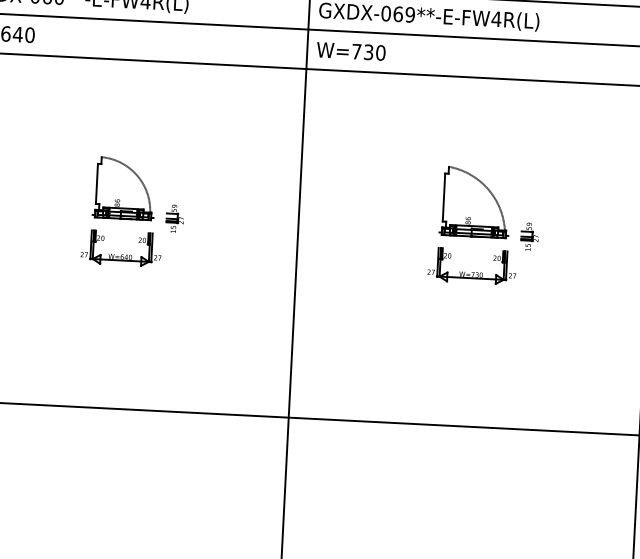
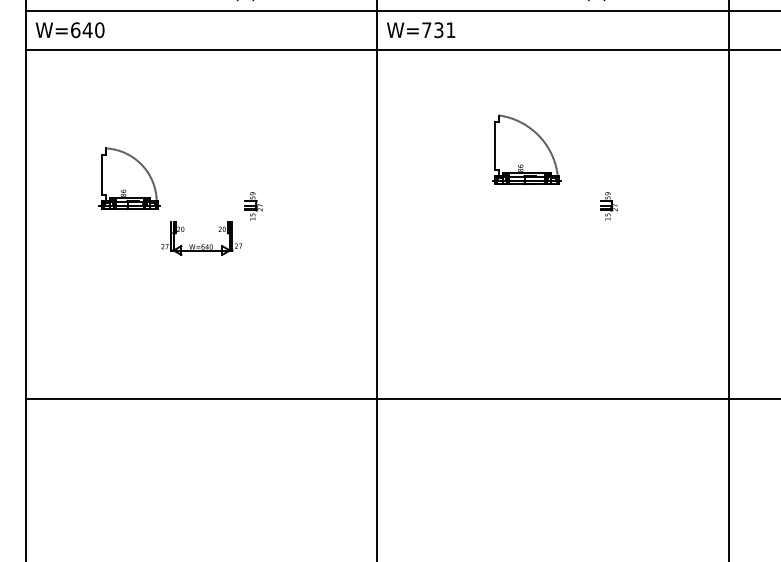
text: (380, 53) -> (450, 30), W=730 -> W=731
part: (124, 188) -> (129, 178), moved
part: (475, 202) -> (526, 149), moved
part: (471, 266) -> (552, 238), removed

